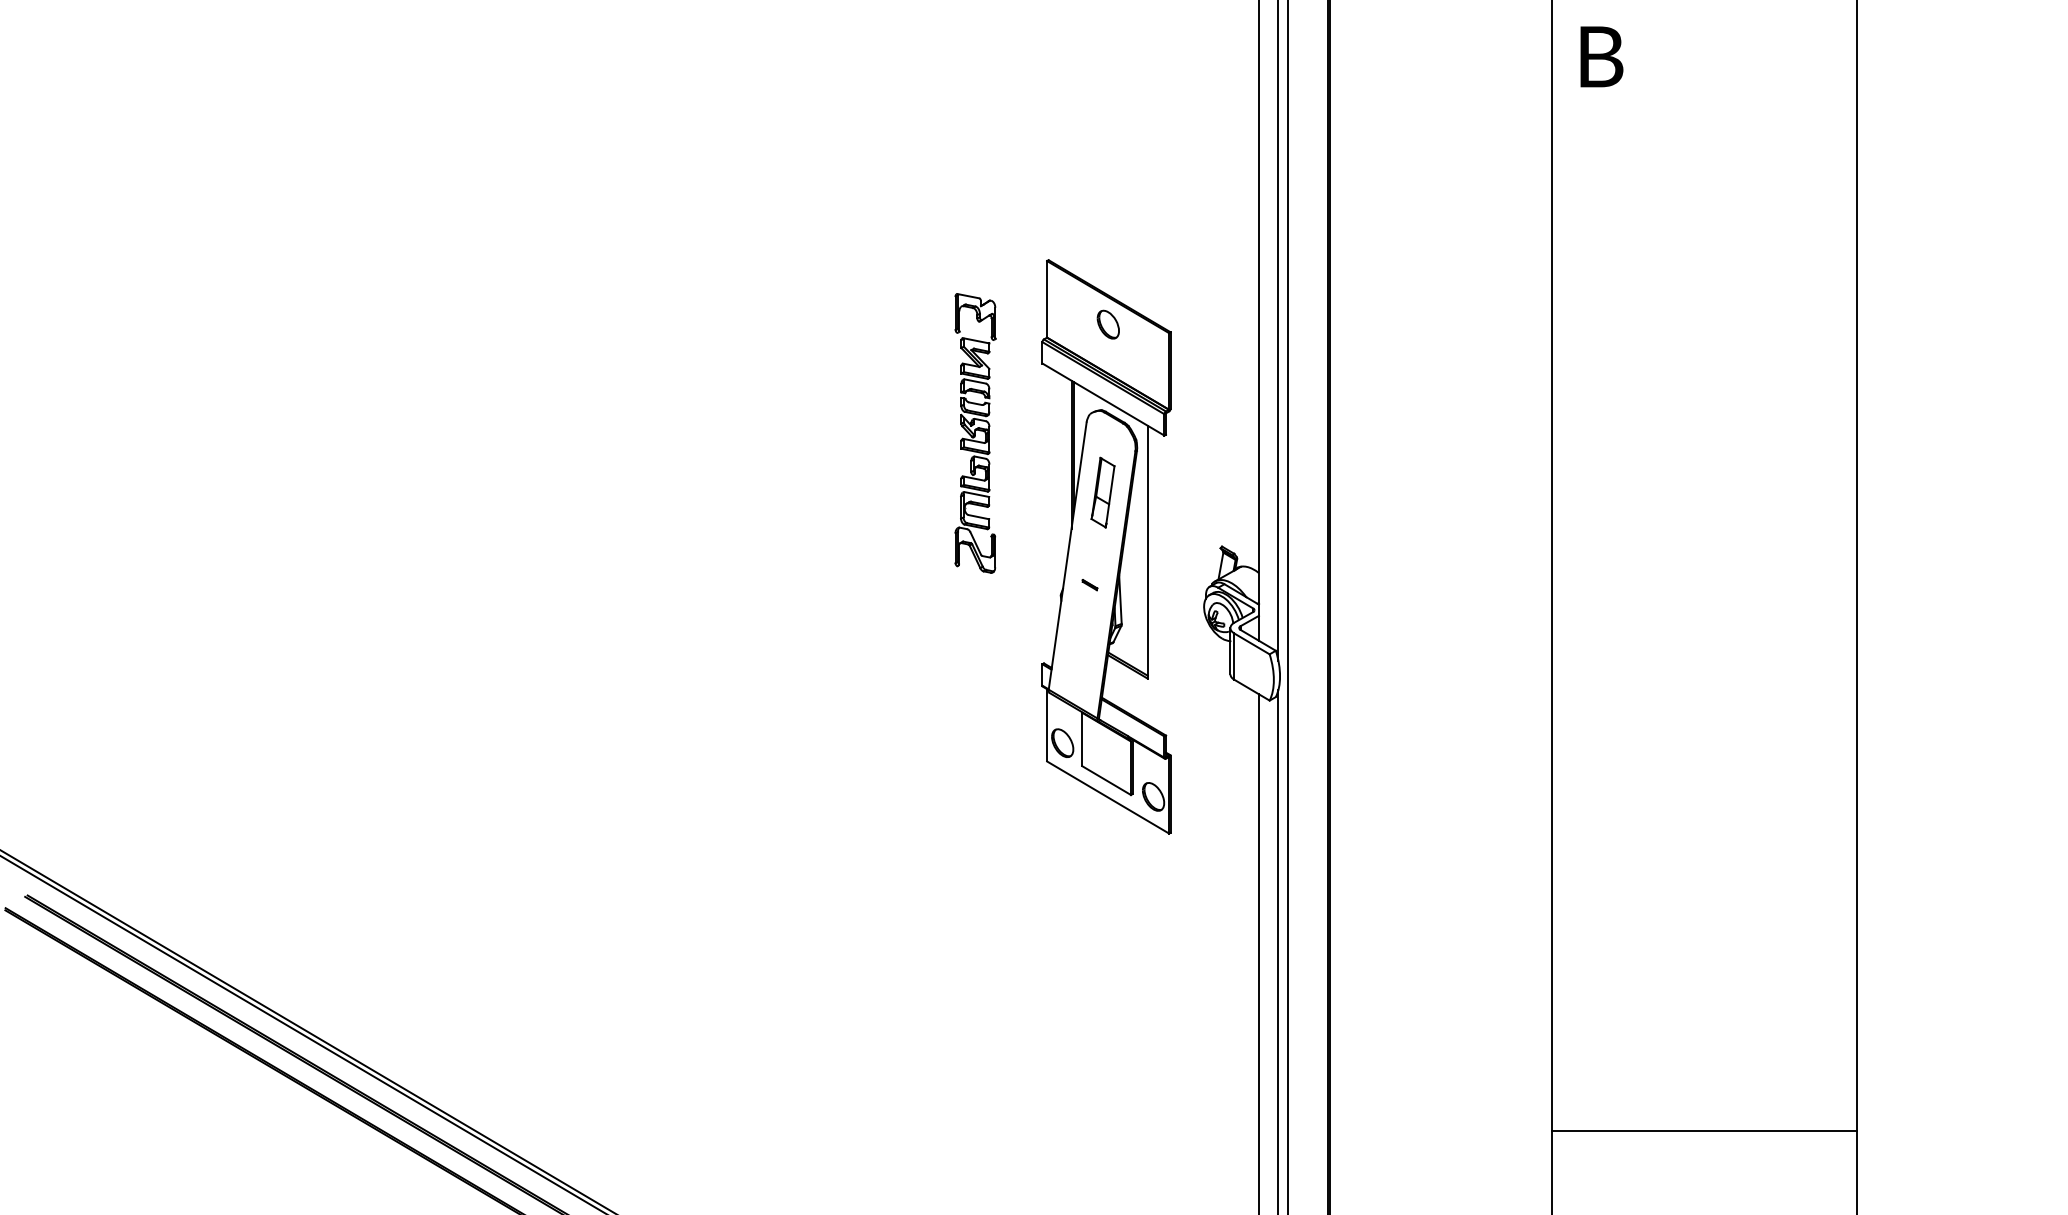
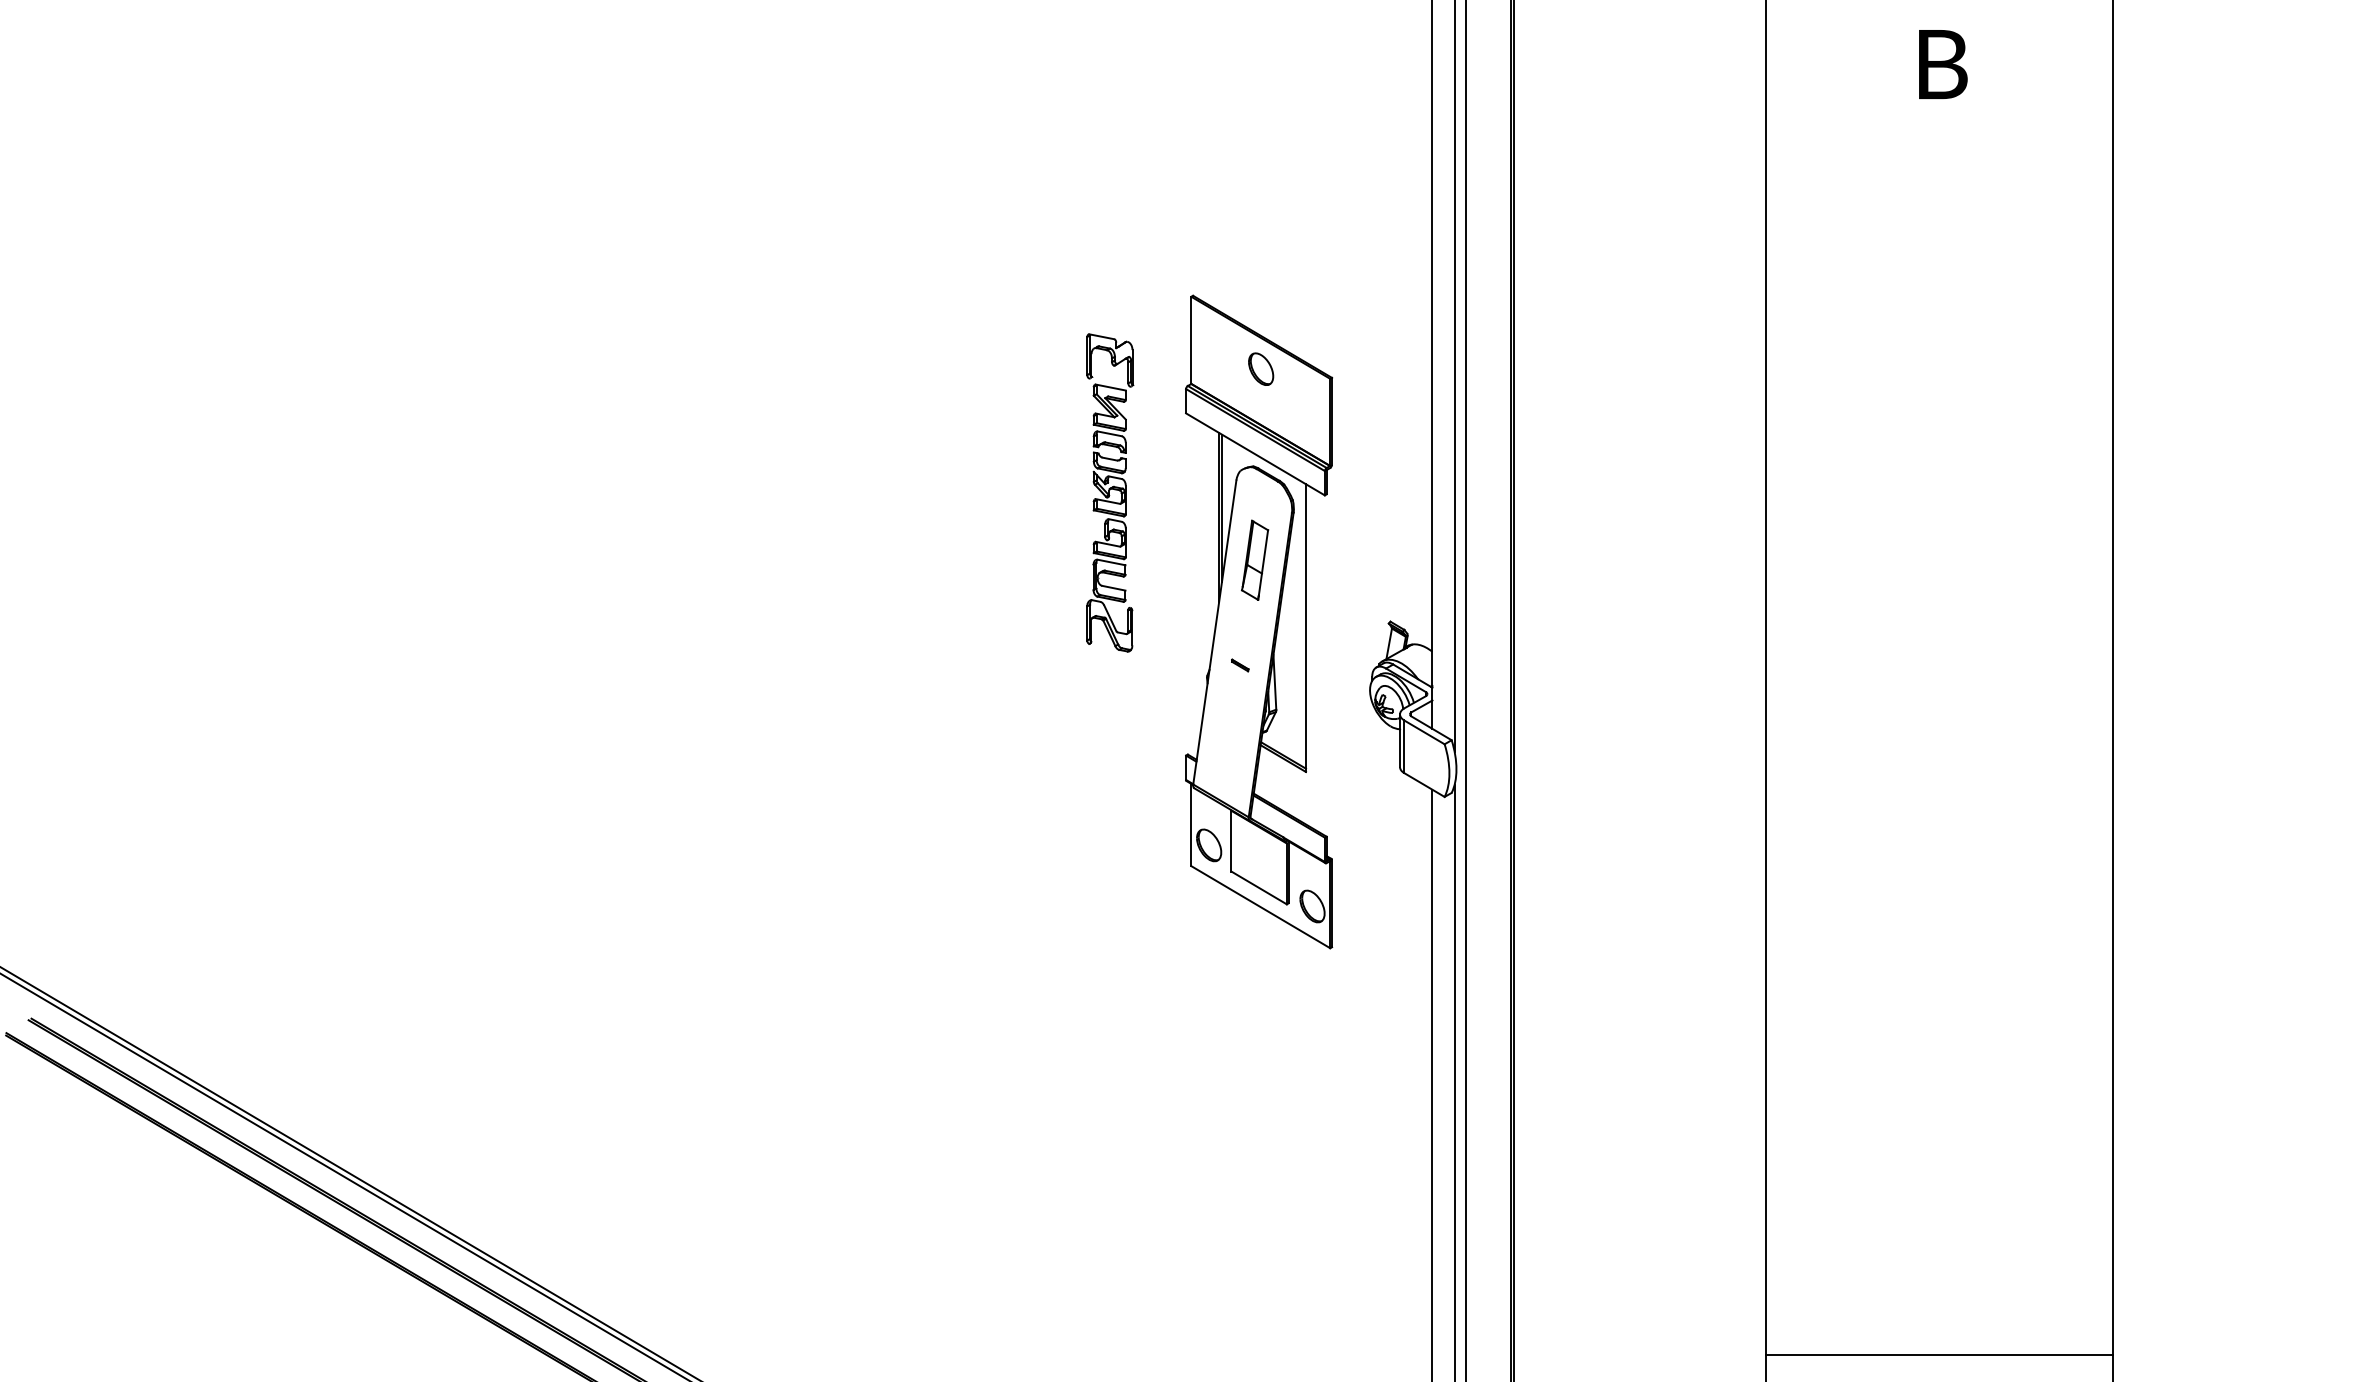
text: (1601, 56) -> (1942, 64), moved
line: (1704, 1131) -> (1939, 1355), moved

